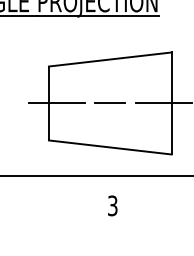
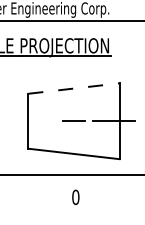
line: (109, 59) -> (73, 88), solid -> dashed
line: (57, 103) -> (34, 121), removed
text: (112, 206) -> (75, 197), 3 -> 0

